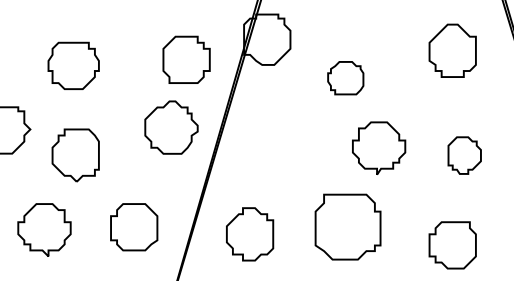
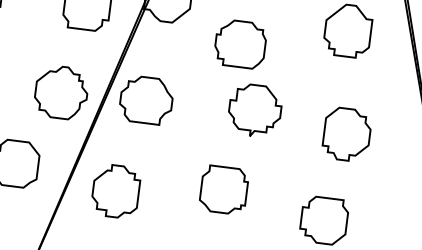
part: (345, 78) -> (240, 44), size x1.43
part: (171, 127) -> (61, 92), moved
part: (258, 146) -> (146, 100), added
part: (379, 147) -> (255, 110), moved
part: (464, 155) -> (346, 134), size x1.43
part: (347, 227) -> (223, 190), size x0.71
part: (250, 234) -> (116, 191), moved

